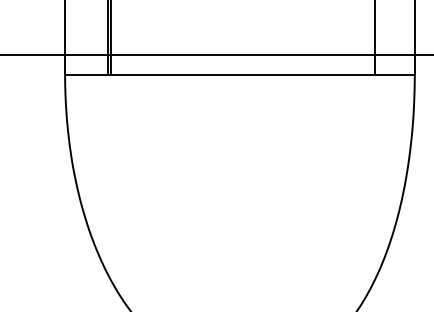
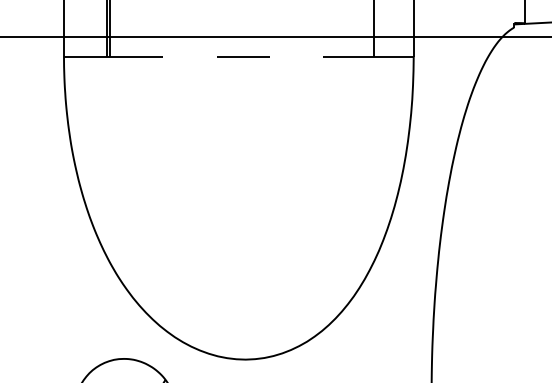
line: (243, 74) -> (242, 56), solid -> dashed

